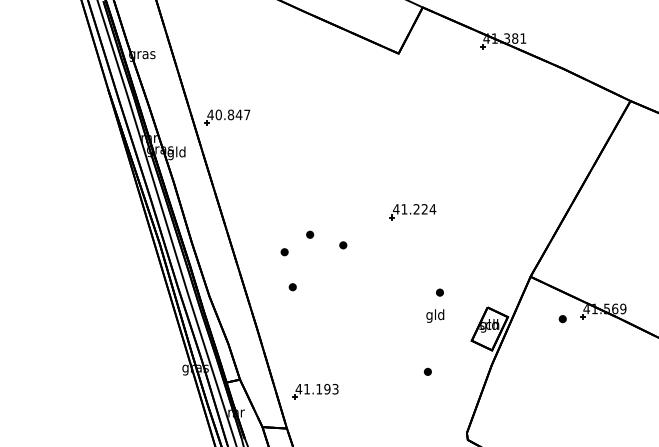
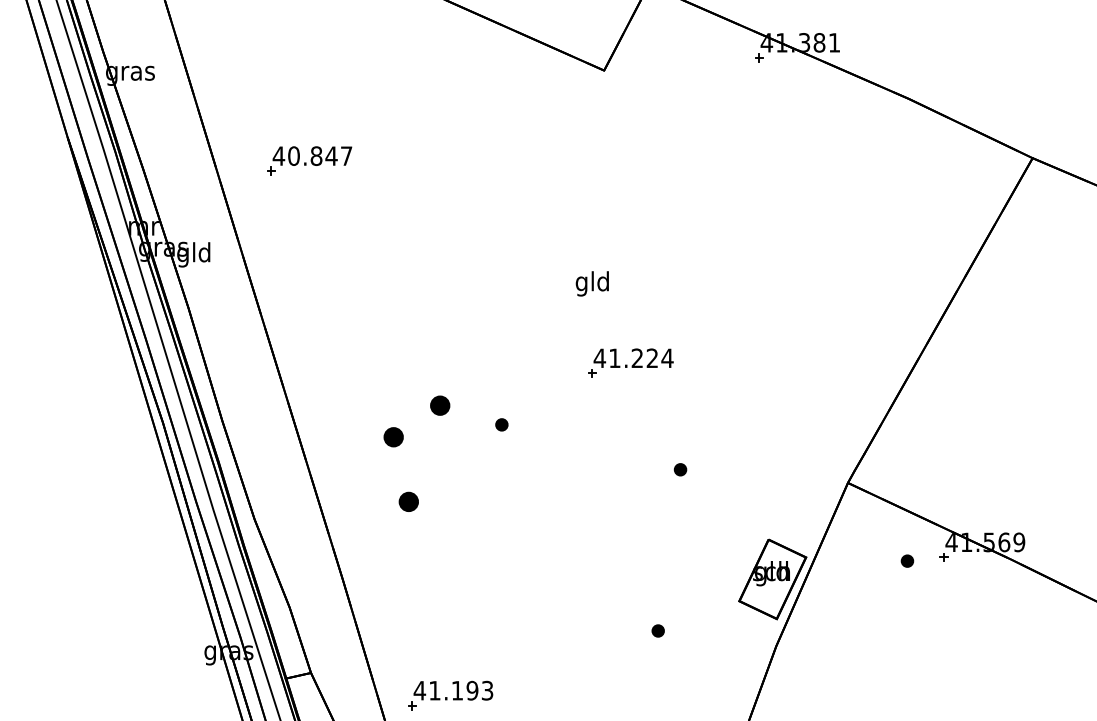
part: (227, 117) -> (310, 160), moved
part: (310, 234) -> (441, 404), size x1.6
part: (284, 252) -> (393, 438), size x1.6
part: (292, 287) -> (408, 502), size x1.6
part: (439, 292) -> (679, 469), moved
text: (435, 315) -> (592, 282), moved
part: (427, 371) -> (657, 630), moved

